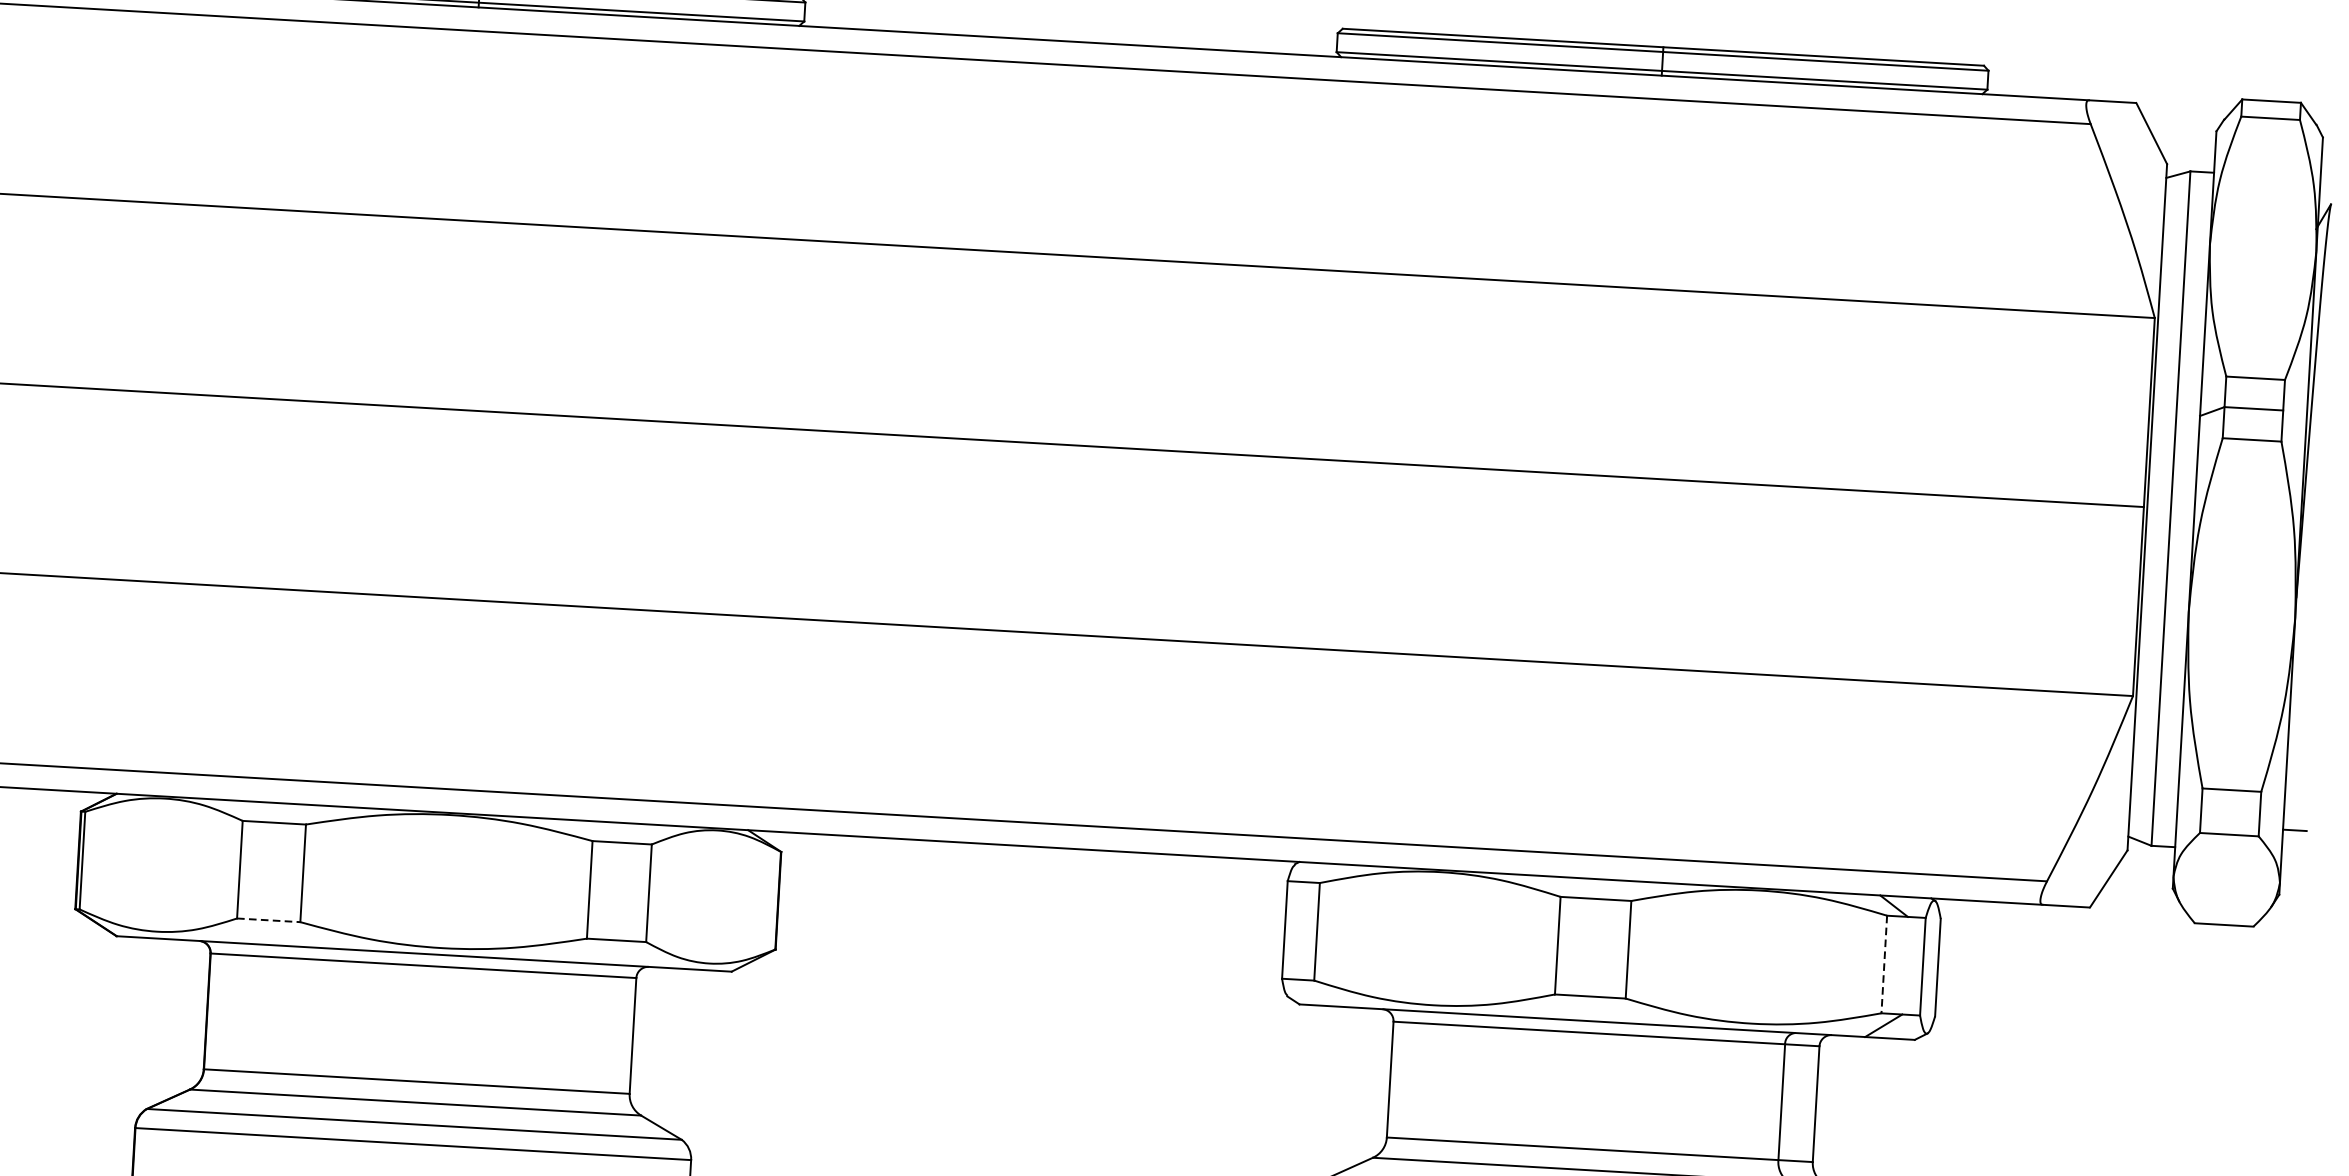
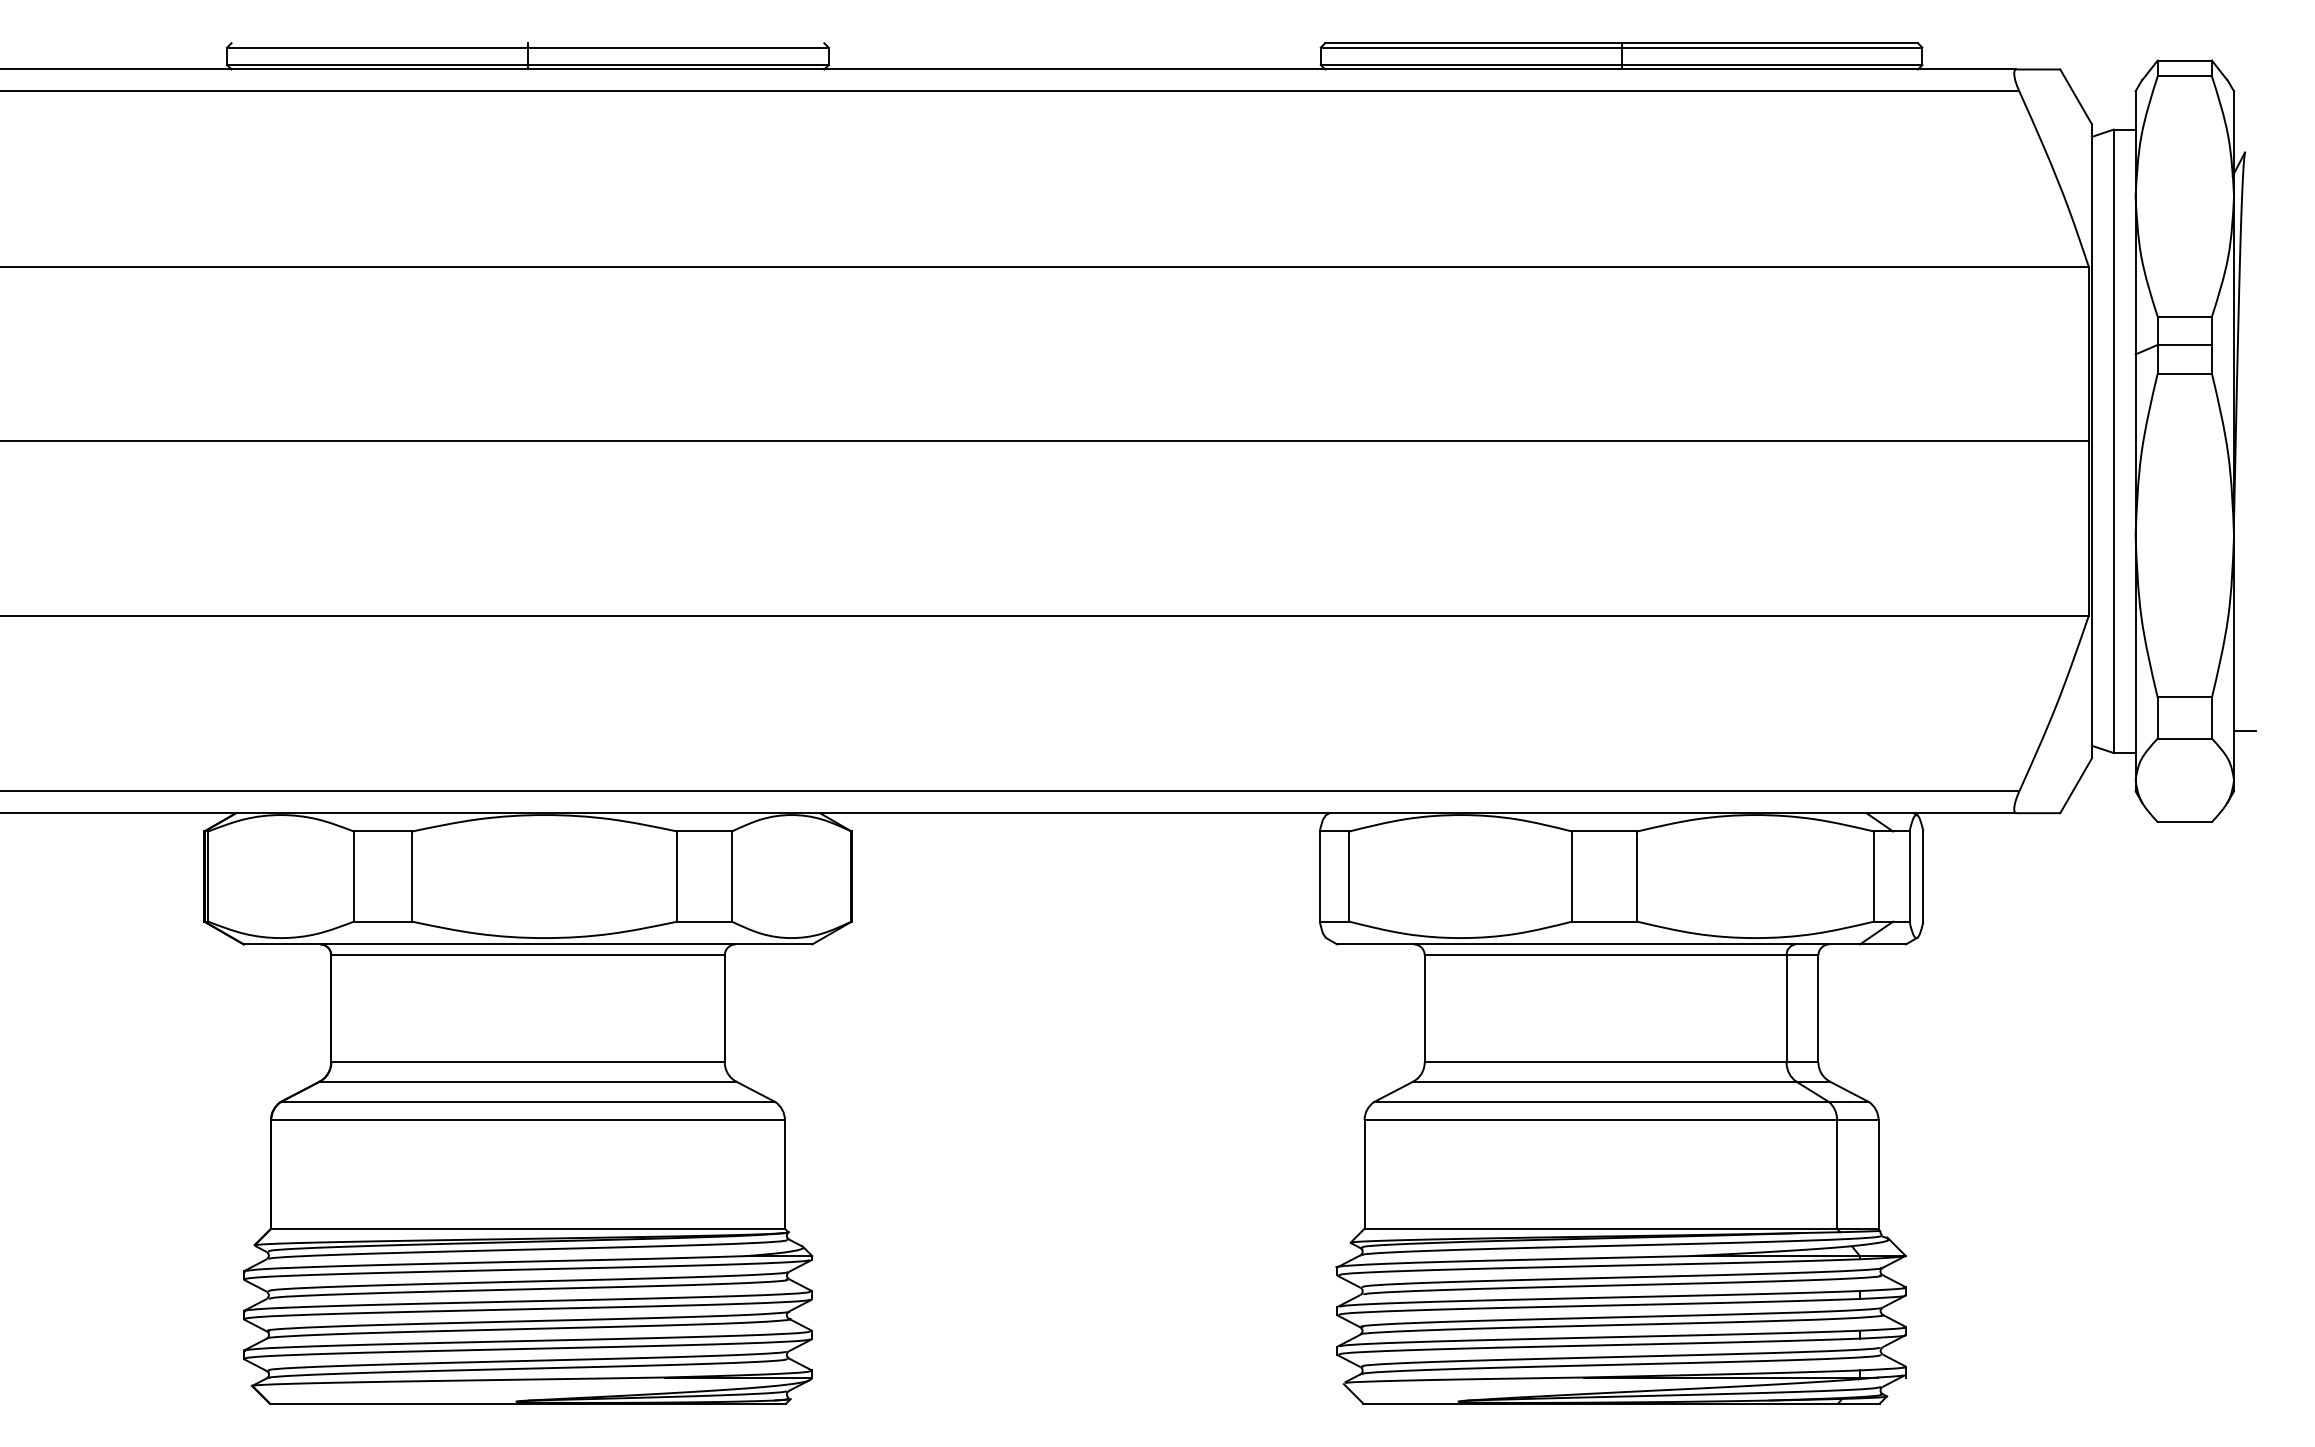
line: (269, 920) -> (383, 921), dashed -> solid
line: (1883, 965) -> (1873, 877), dashed -> solid

